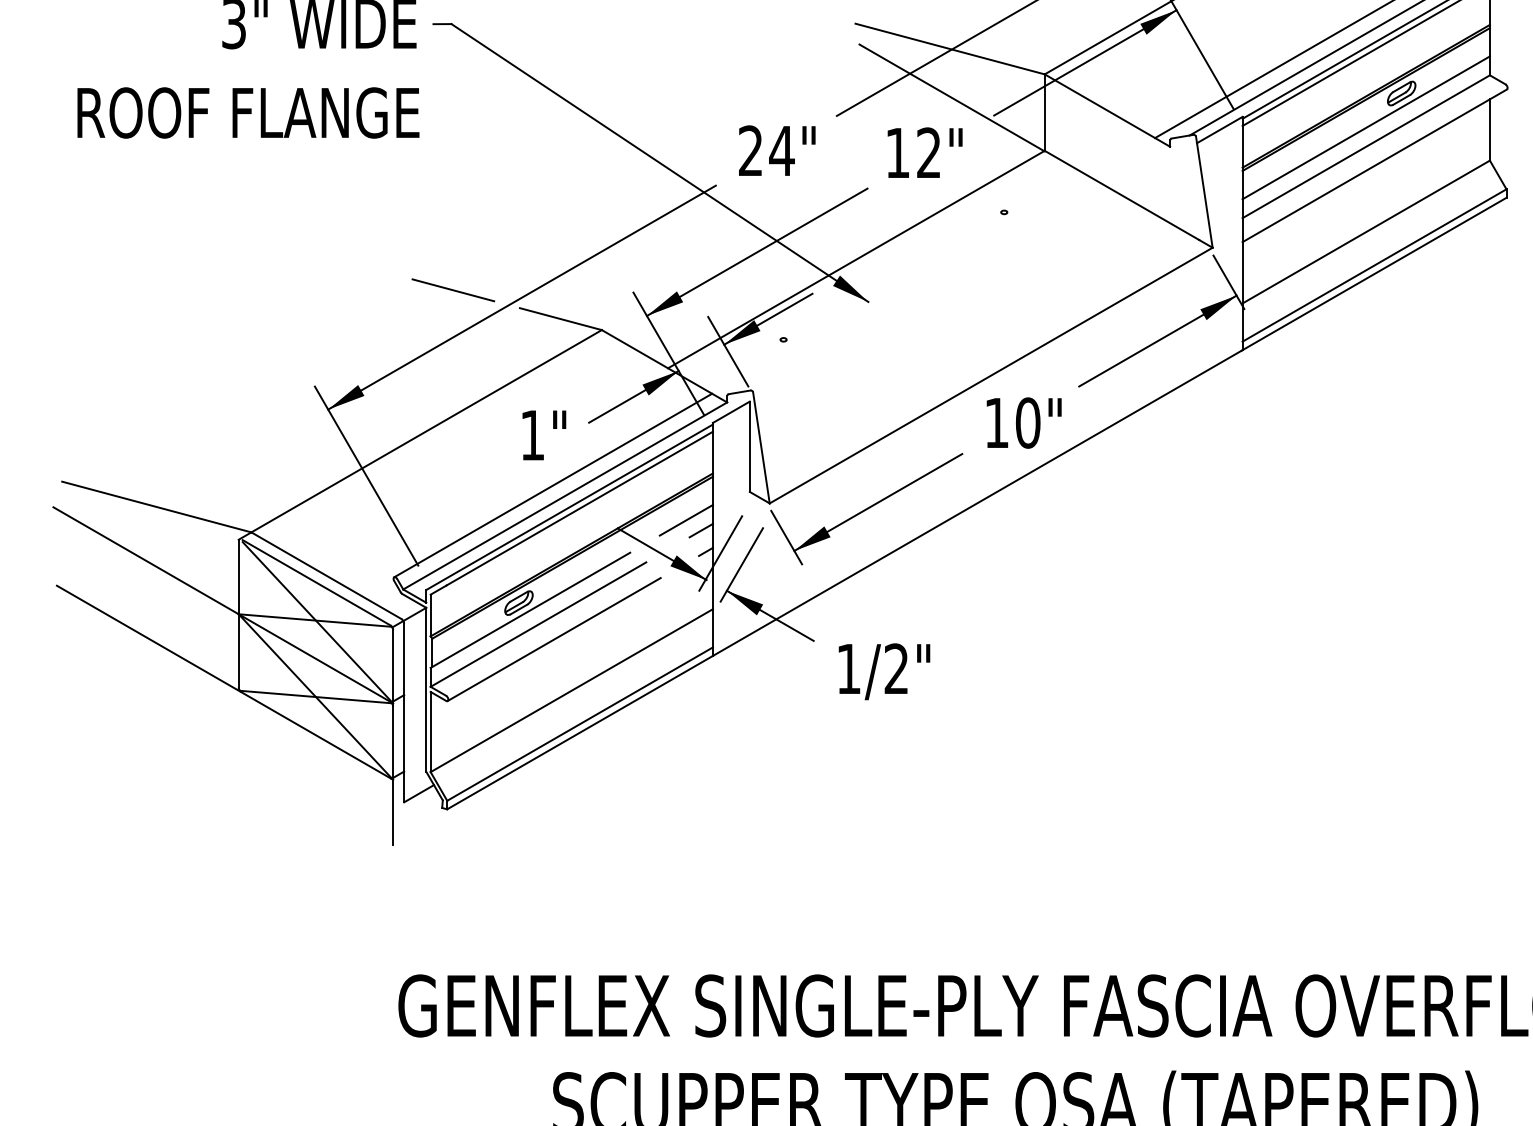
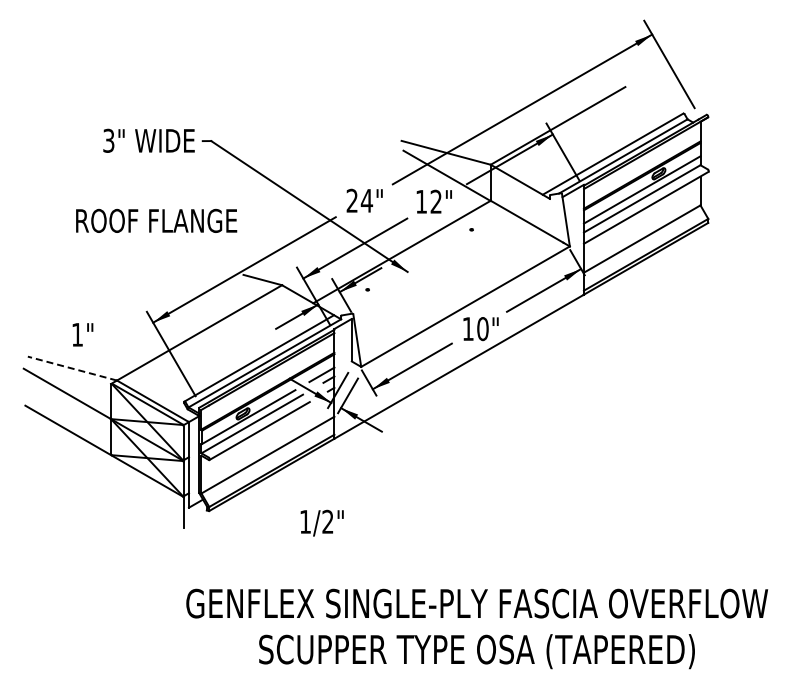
text: (248, 112) -> (156, 220), moved
line: (451, 290) -> (211, 266), removed
text: (543, 434) -> (82, 334), moved
line: (154, 506) -> (71, 368), solid -> dashed
text: (882, 670) -> (321, 522), moved

